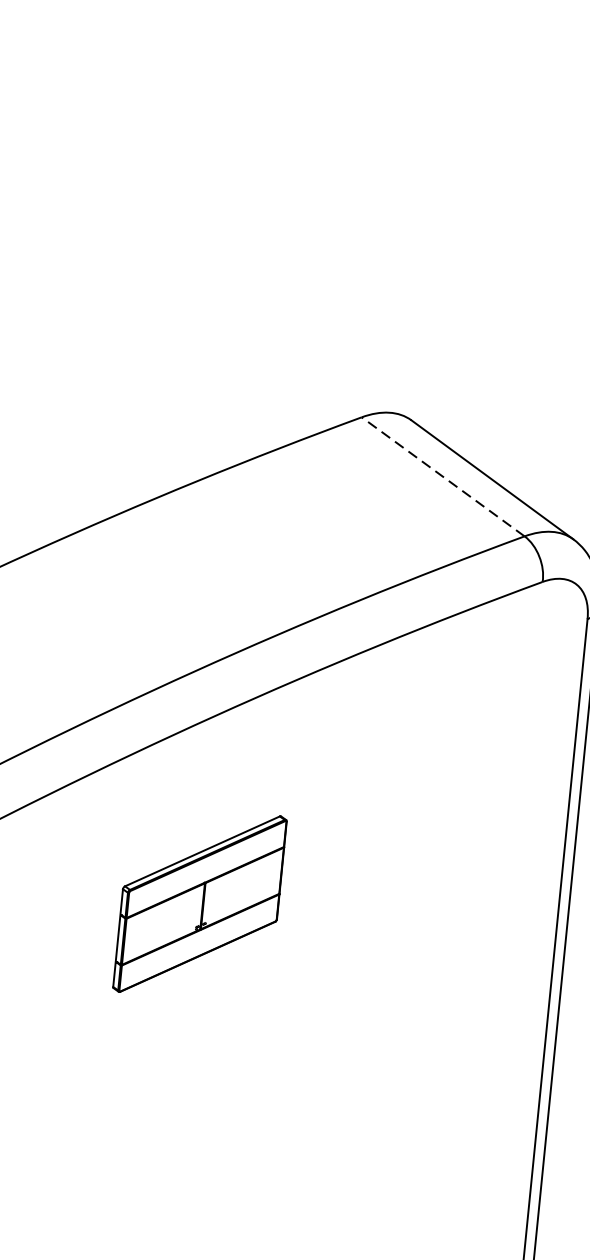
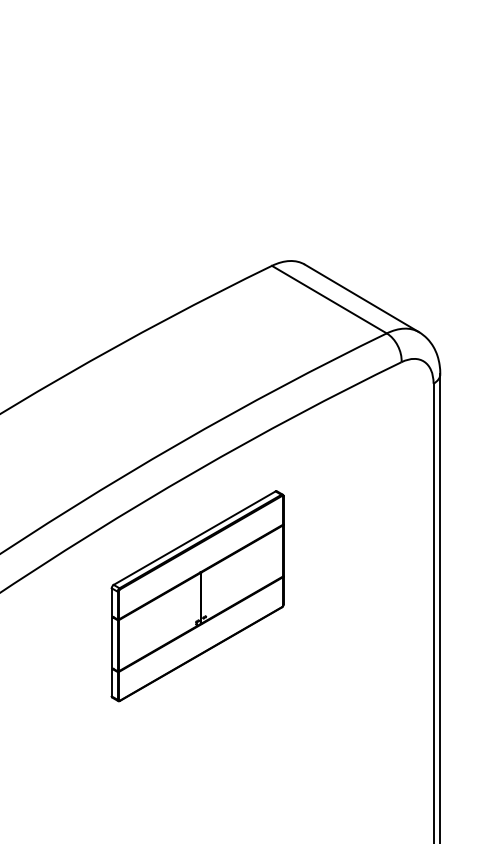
line: (443, 476) -> (329, 299), dashed -> solid
part: (199, 904) -> (197, 596), size x1.67

